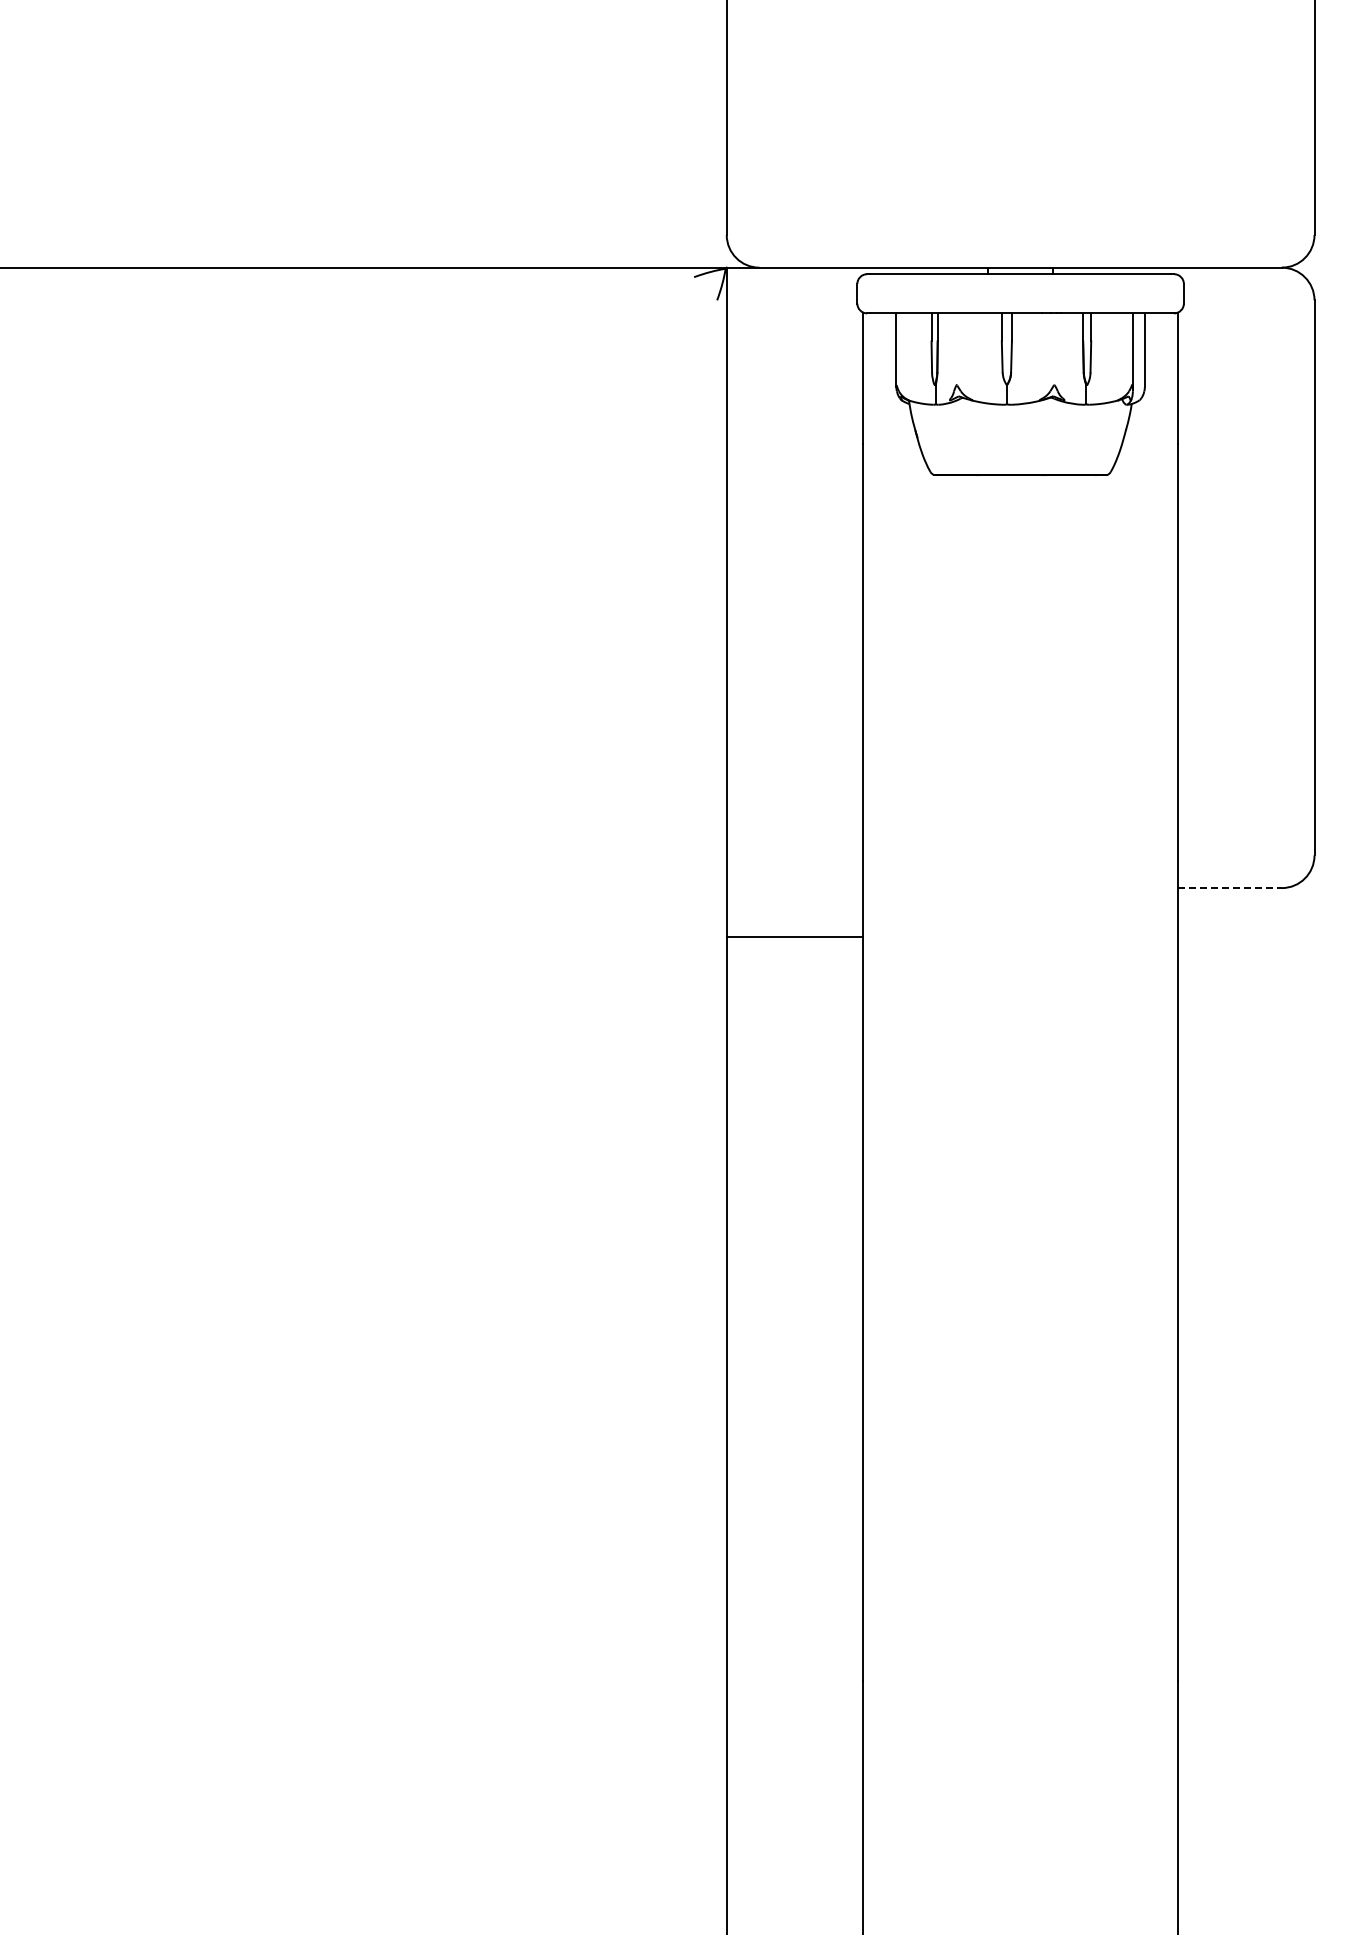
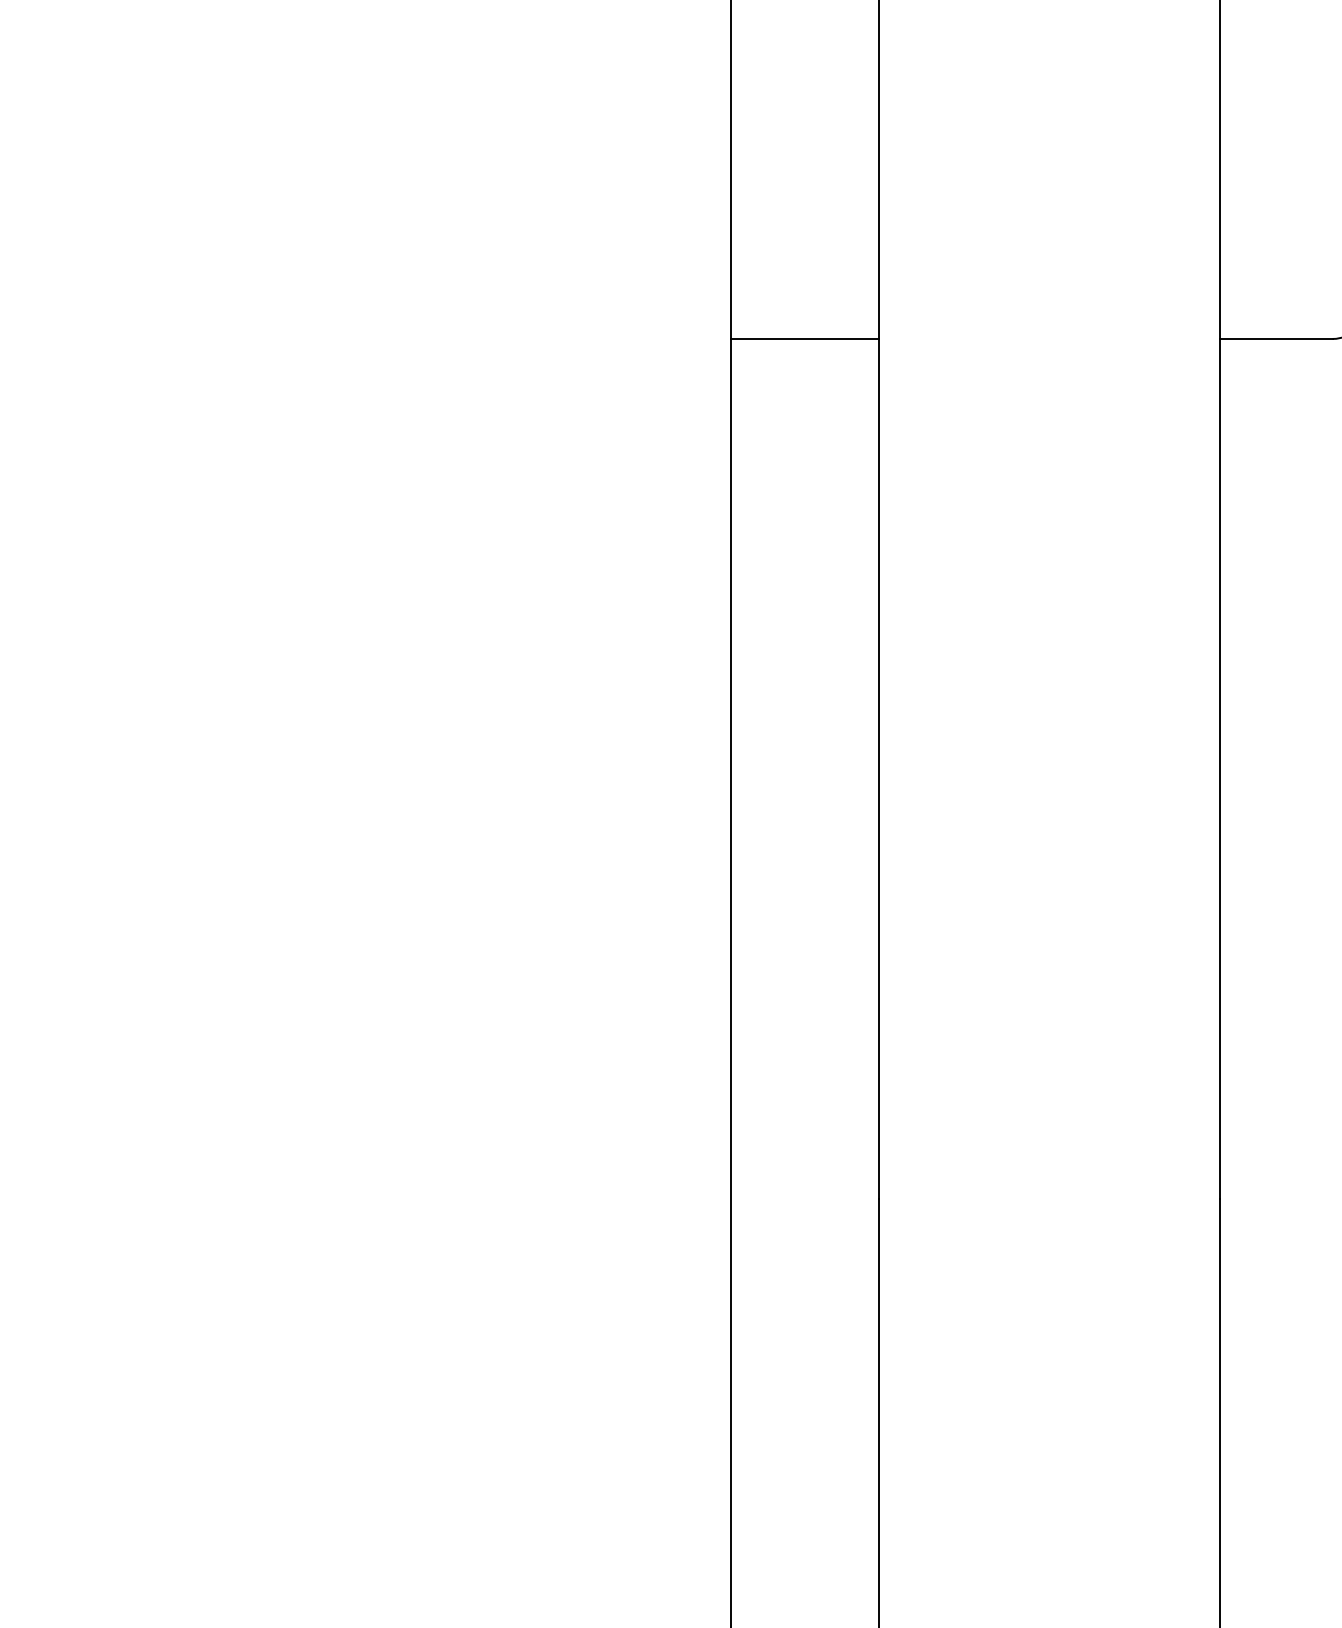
line: (1230, 888) -> (1276, 339), dashed -> solid
line: (794, 937) -> (804, 339), moved

